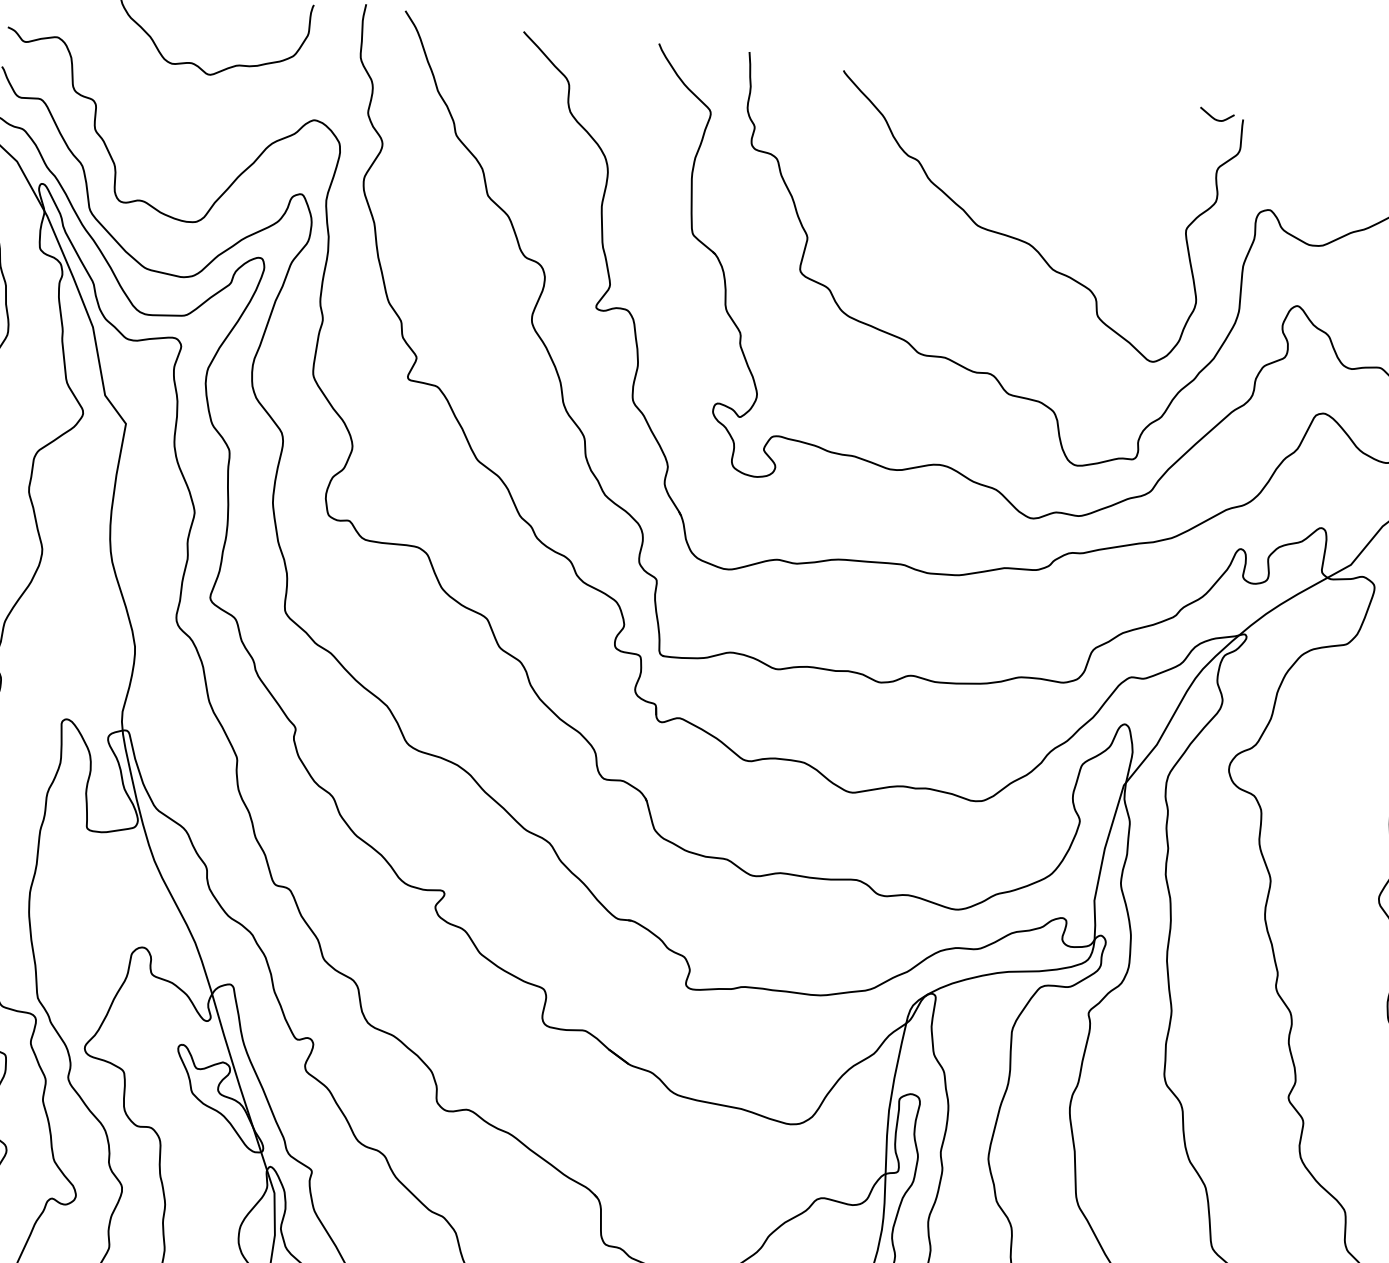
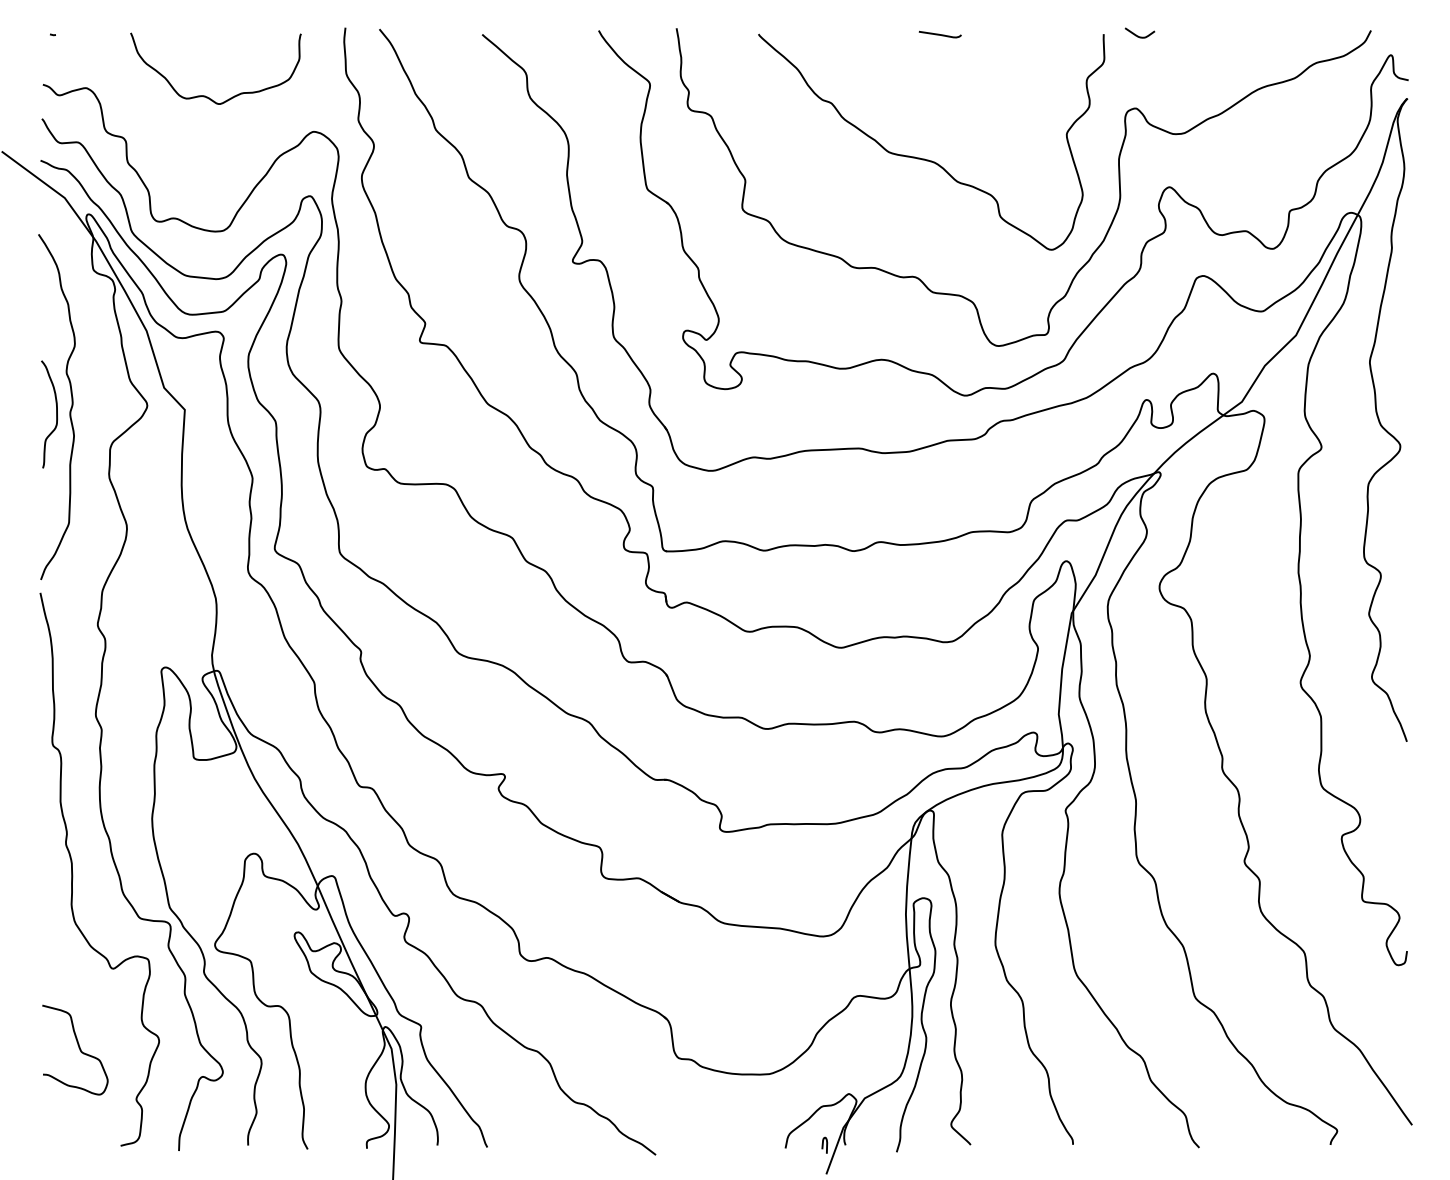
curve: (1053, 96) -> (939, 34), added
curve: (1214, 117) -> (1138, 35), moved

